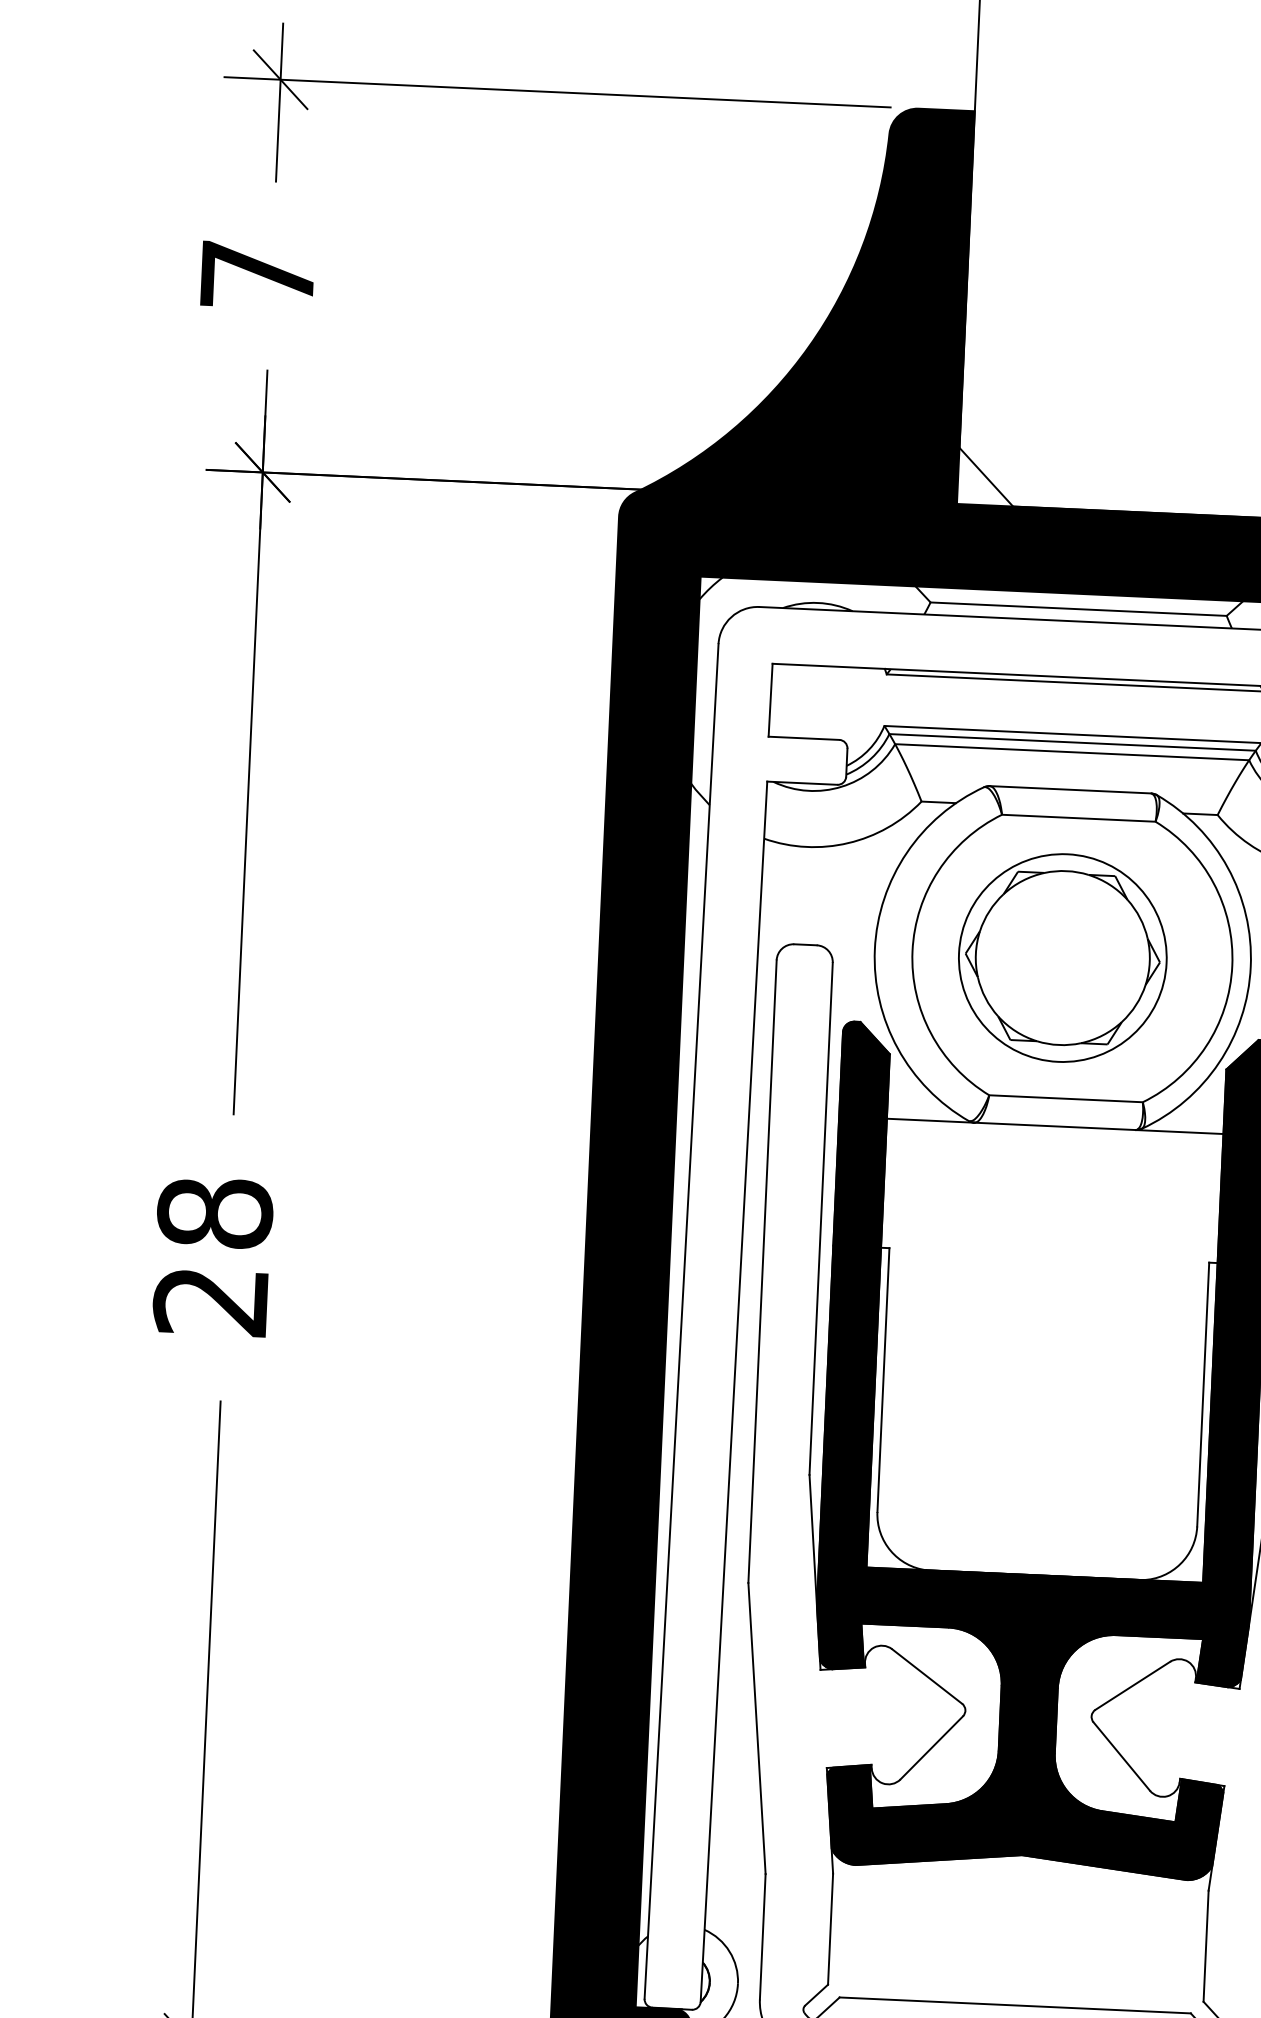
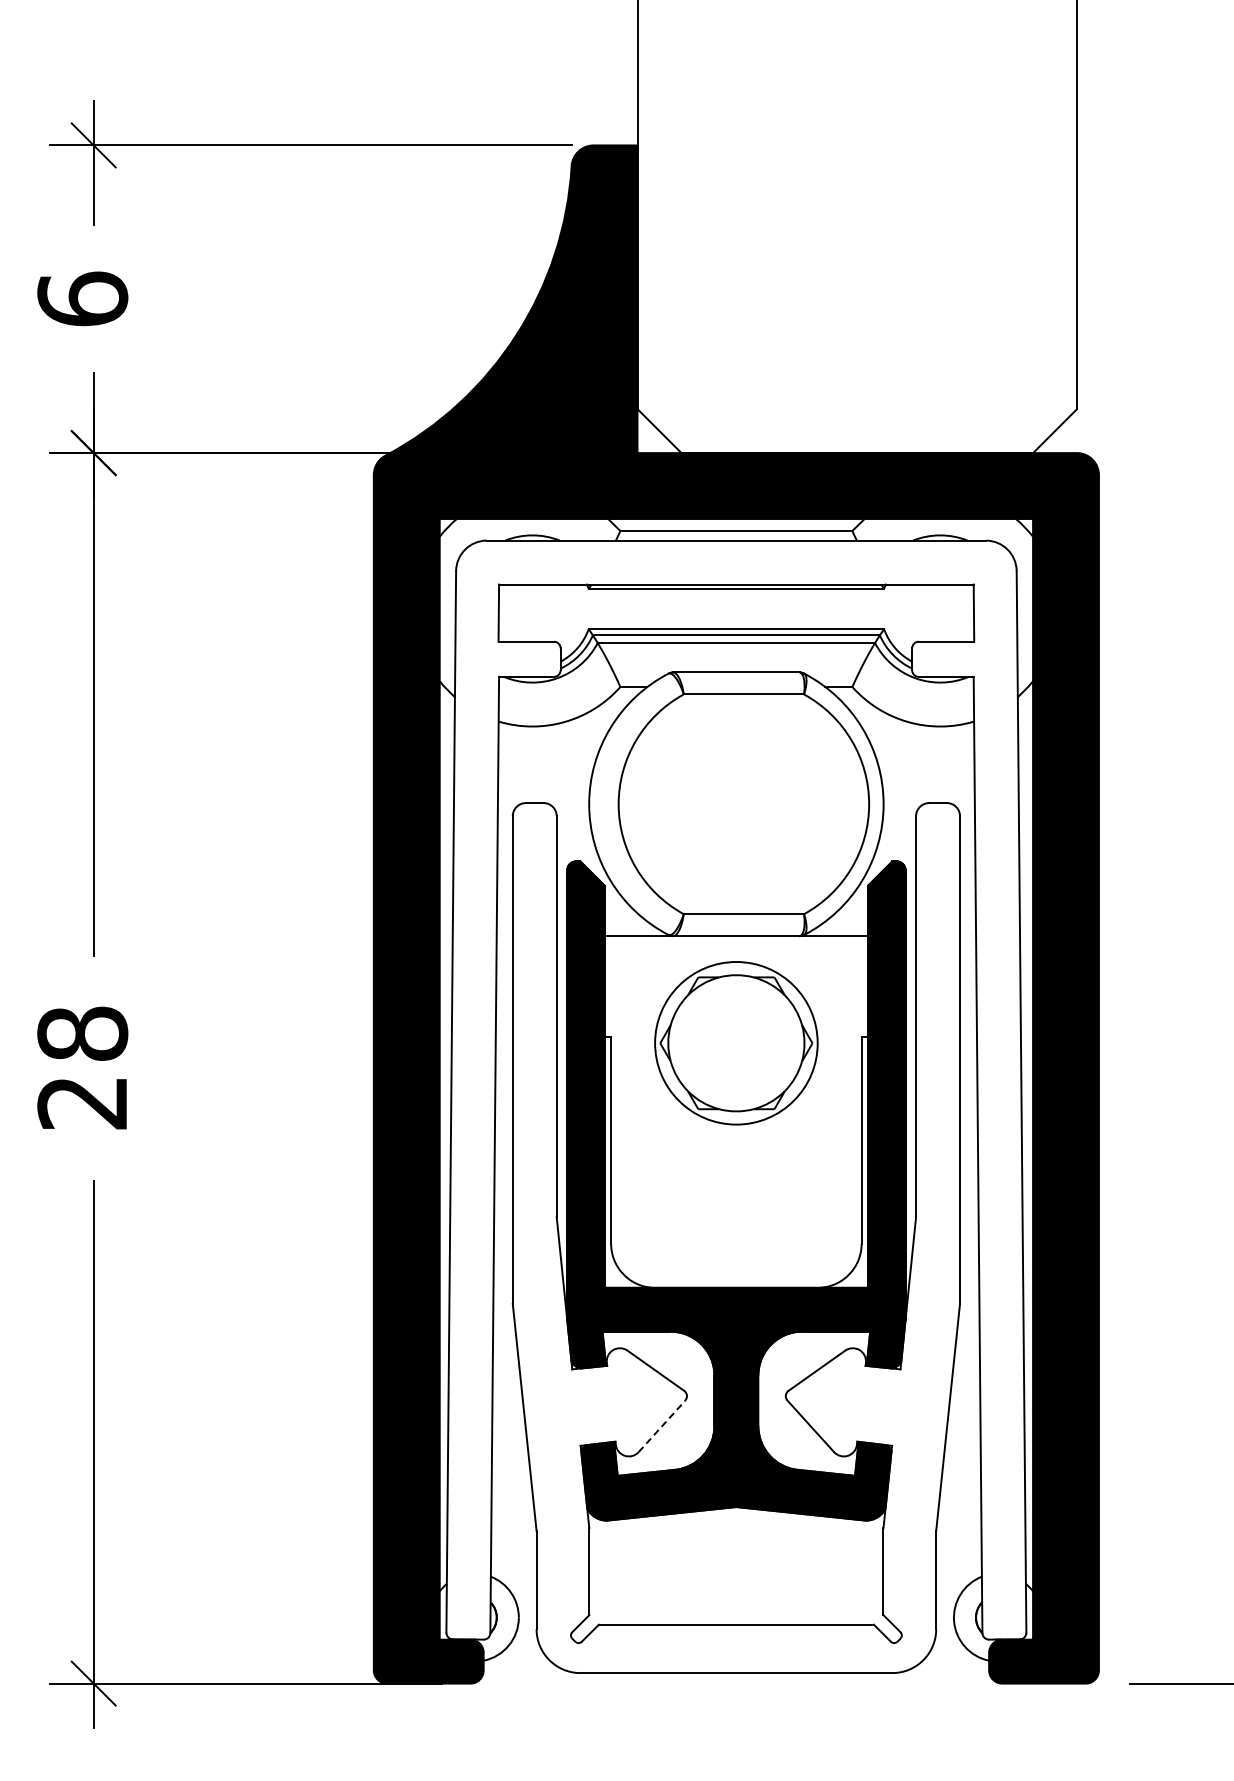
text: (257, 274) -> (82, 298), 7 -> 6
part: (1062, 958) -> (736, 1043), moved
line: (931, 1748) -> (661, 1426), solid -> dashed

